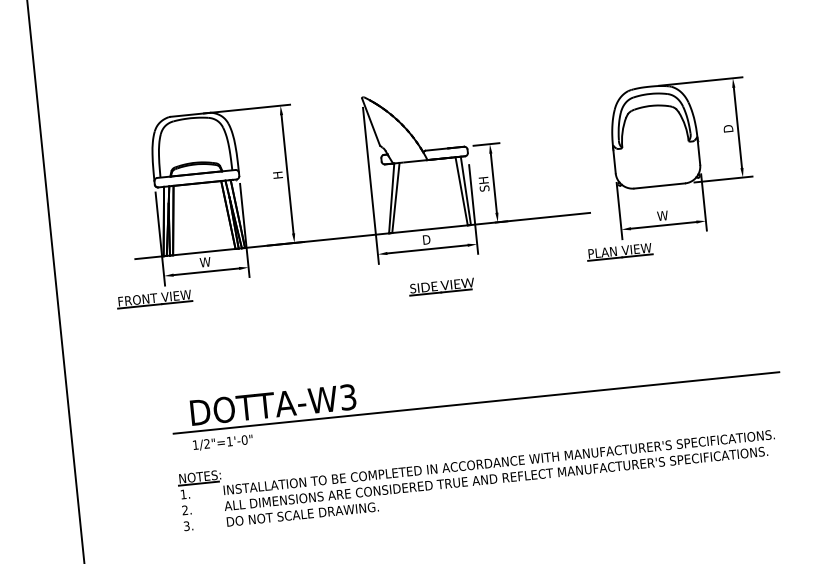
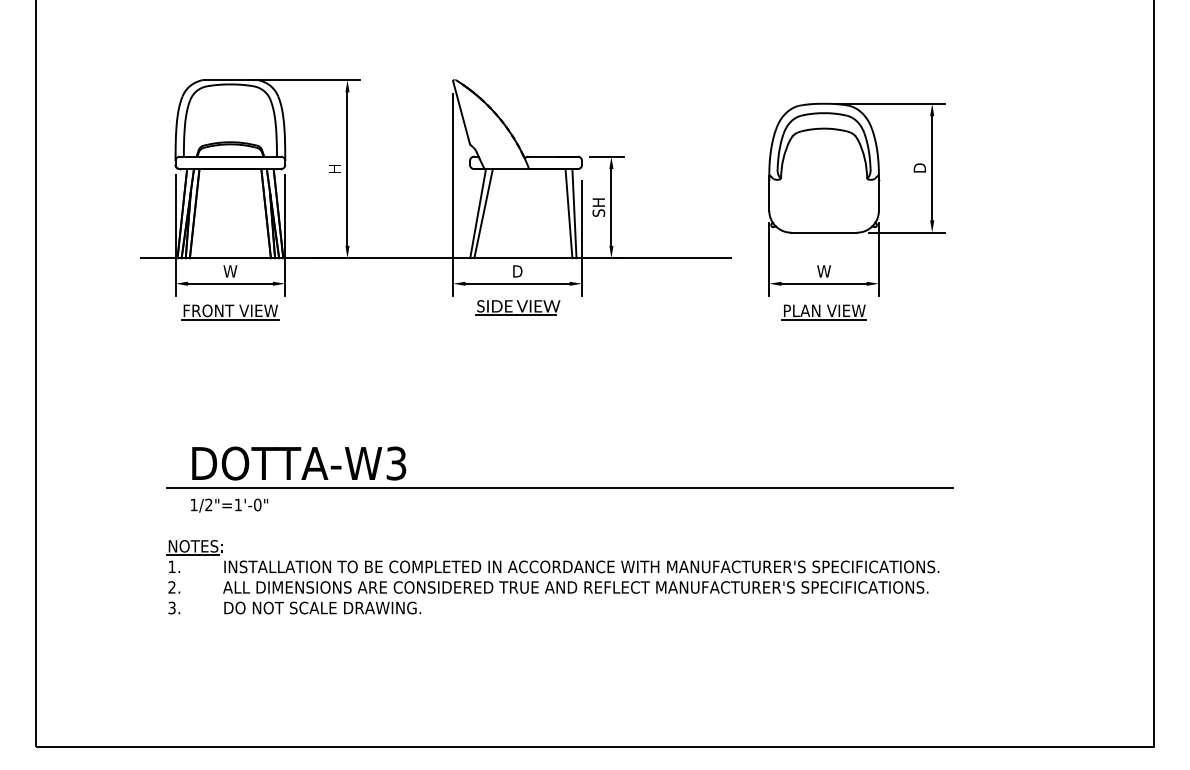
part: (619, 252) -> (823, 312), moved
part: (441, 286) -> (517, 307), moved
part: (154, 299) -> (230, 312), moved

